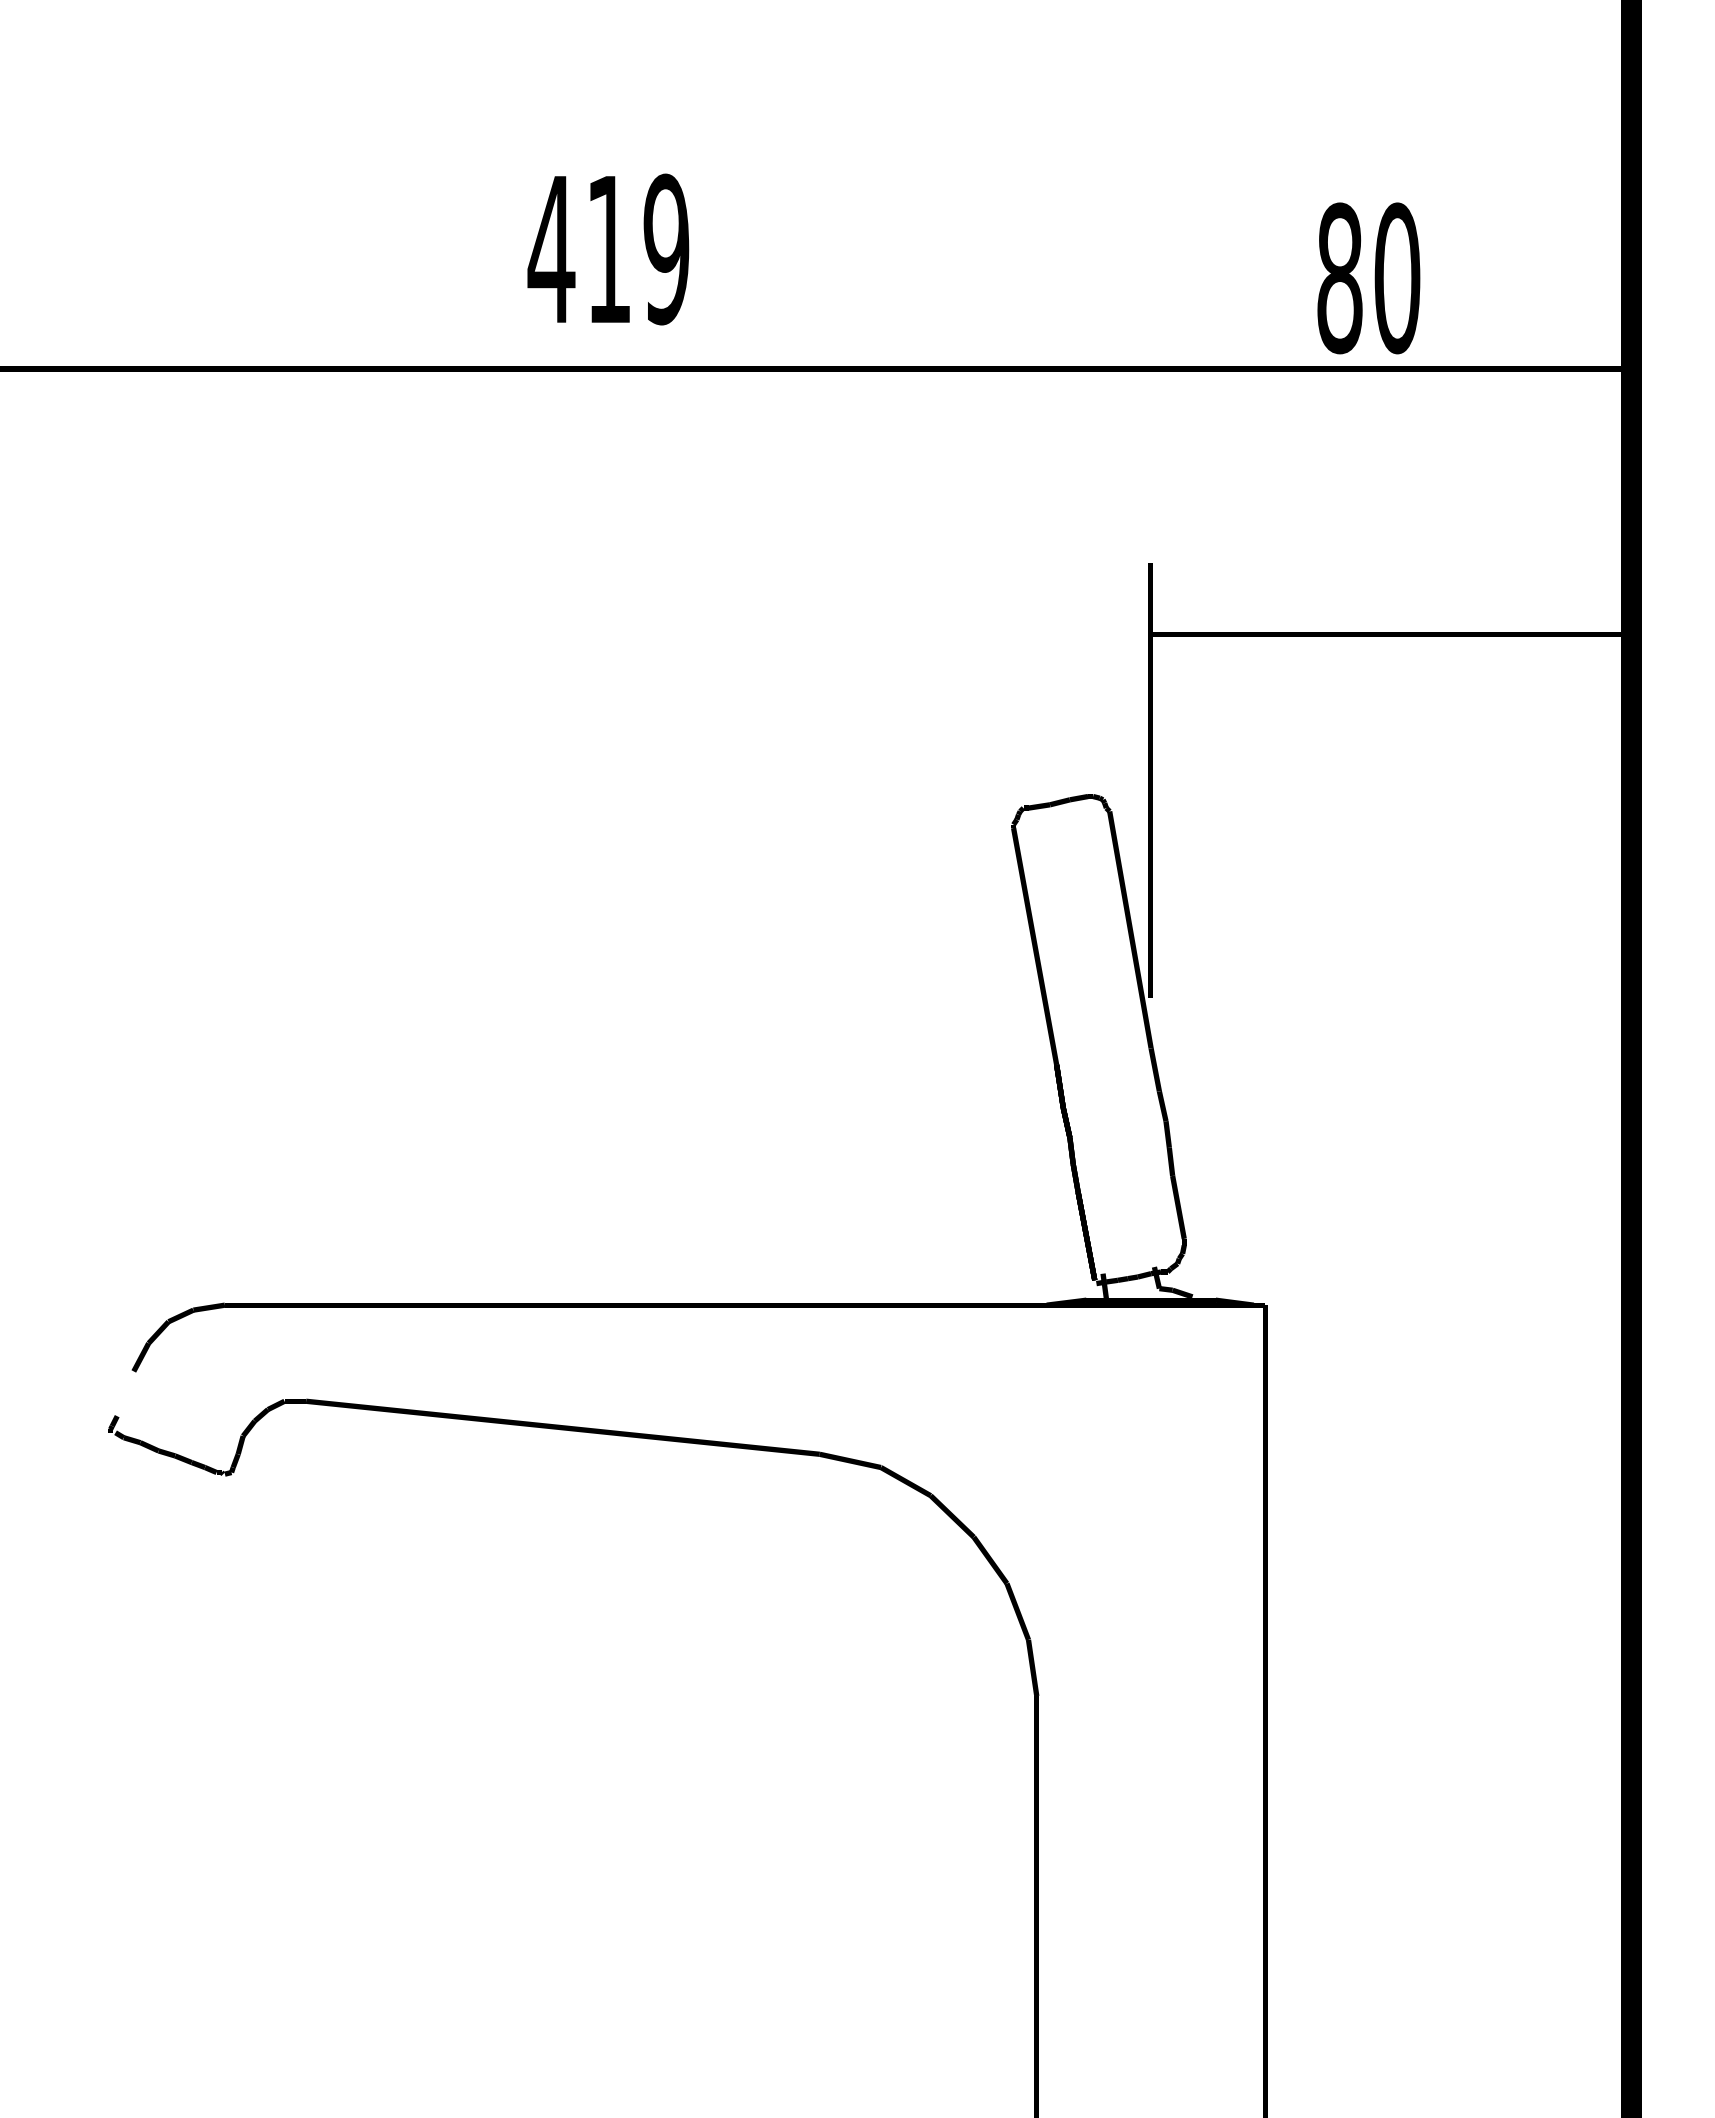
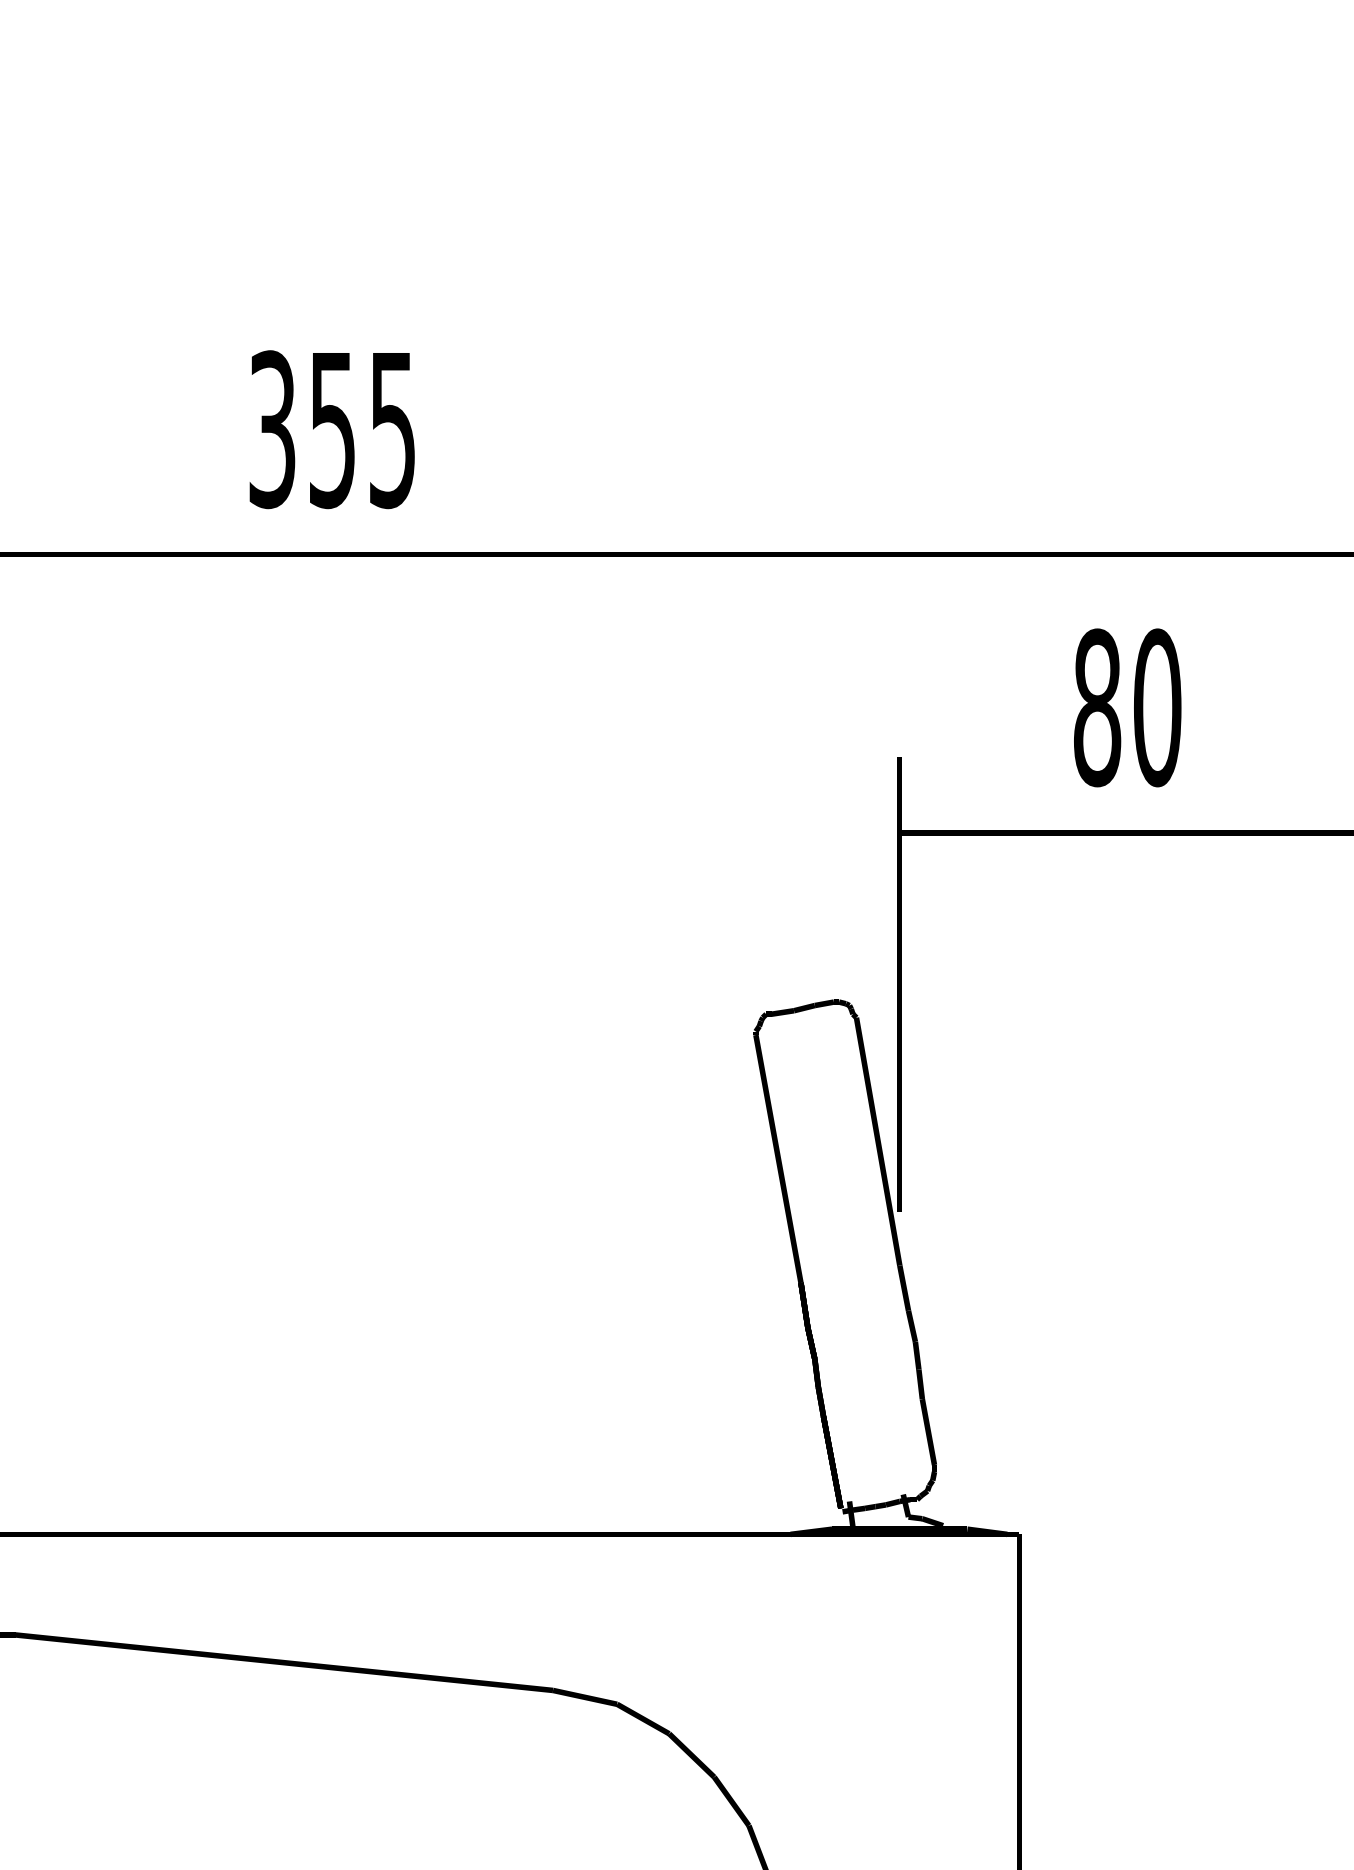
text: (608, 249) -> (331, 429), 419 -> 355
text: (1368, 278) -> (1127, 707), moved

